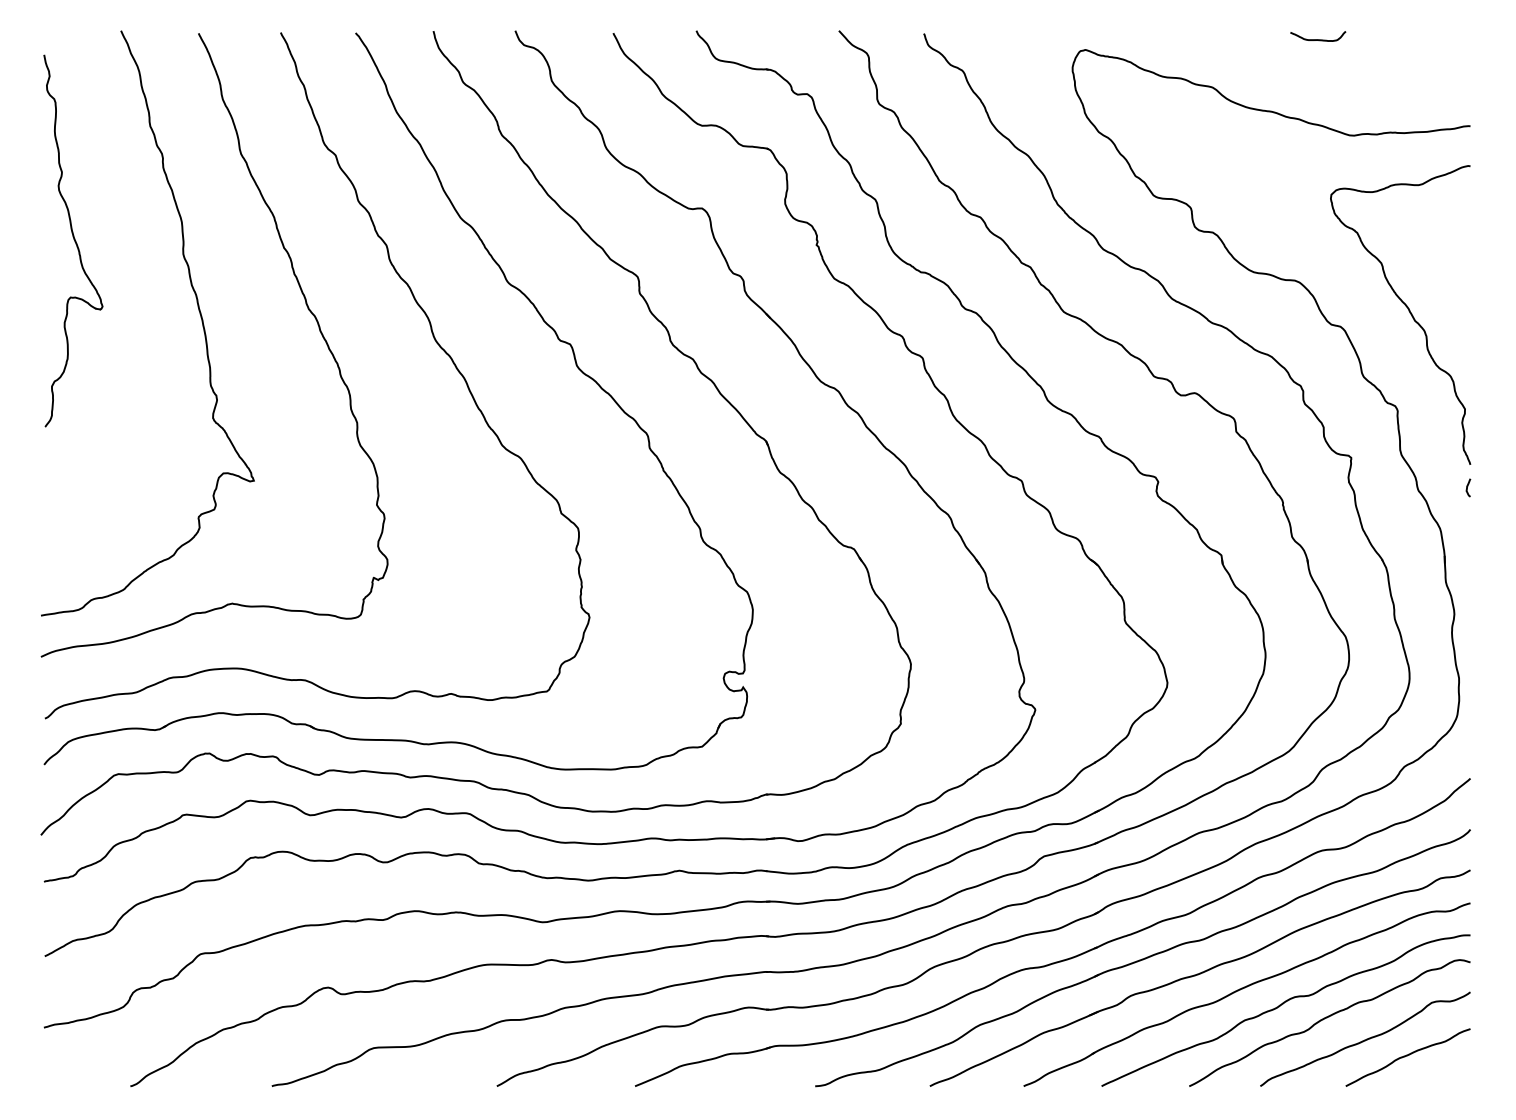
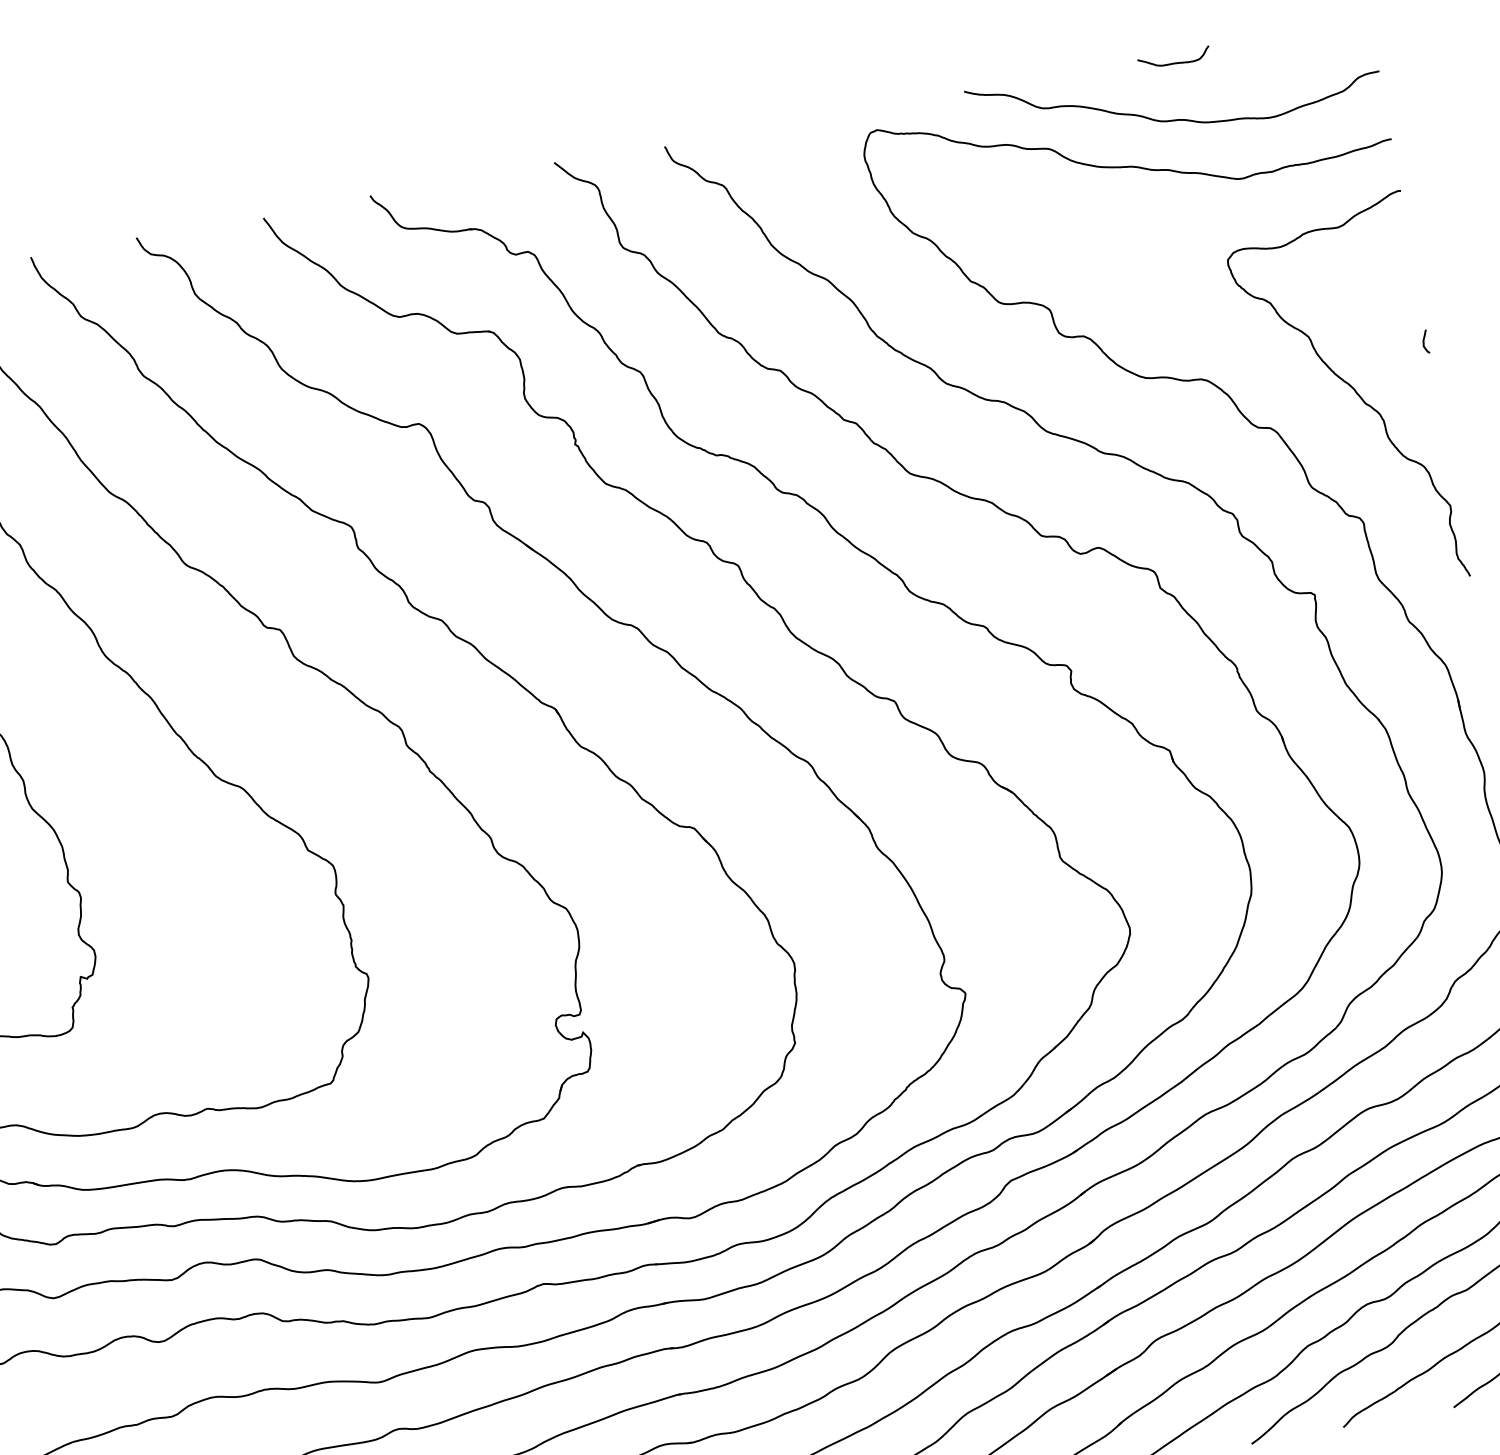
curve: (1309, 81) -> (1173, 118), added
curve: (1468, 486) -> (1425, 340), moved

